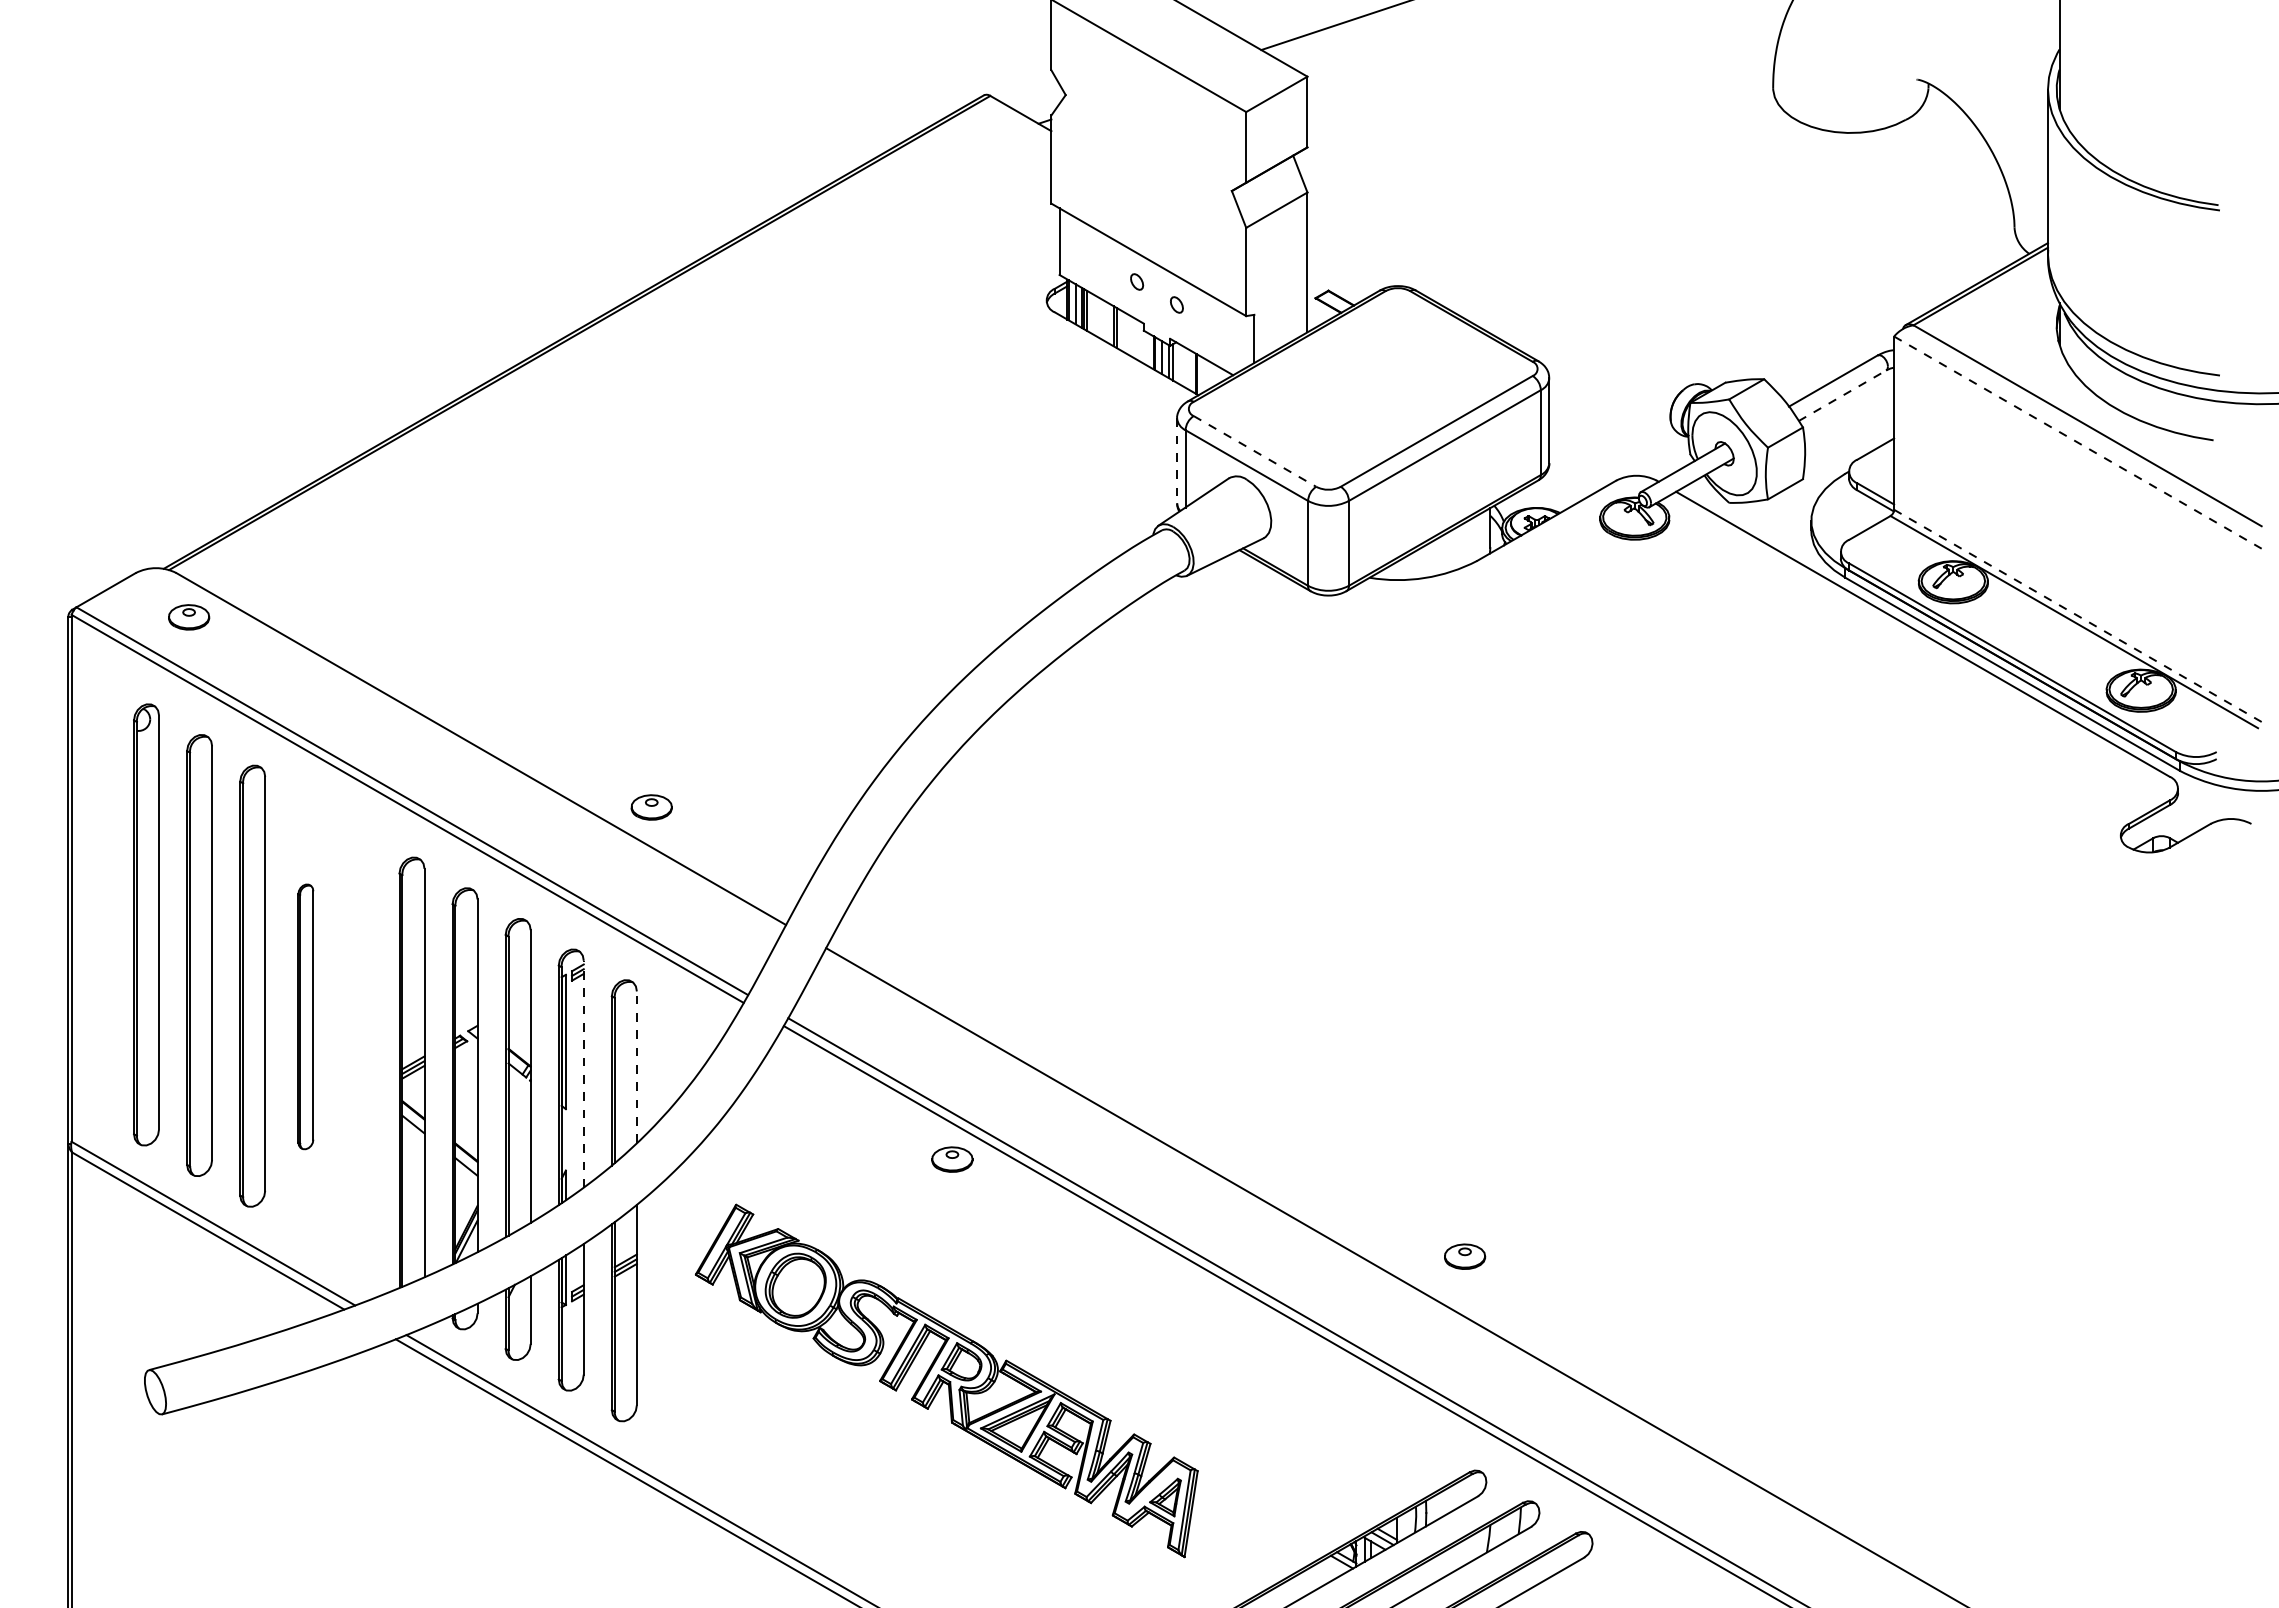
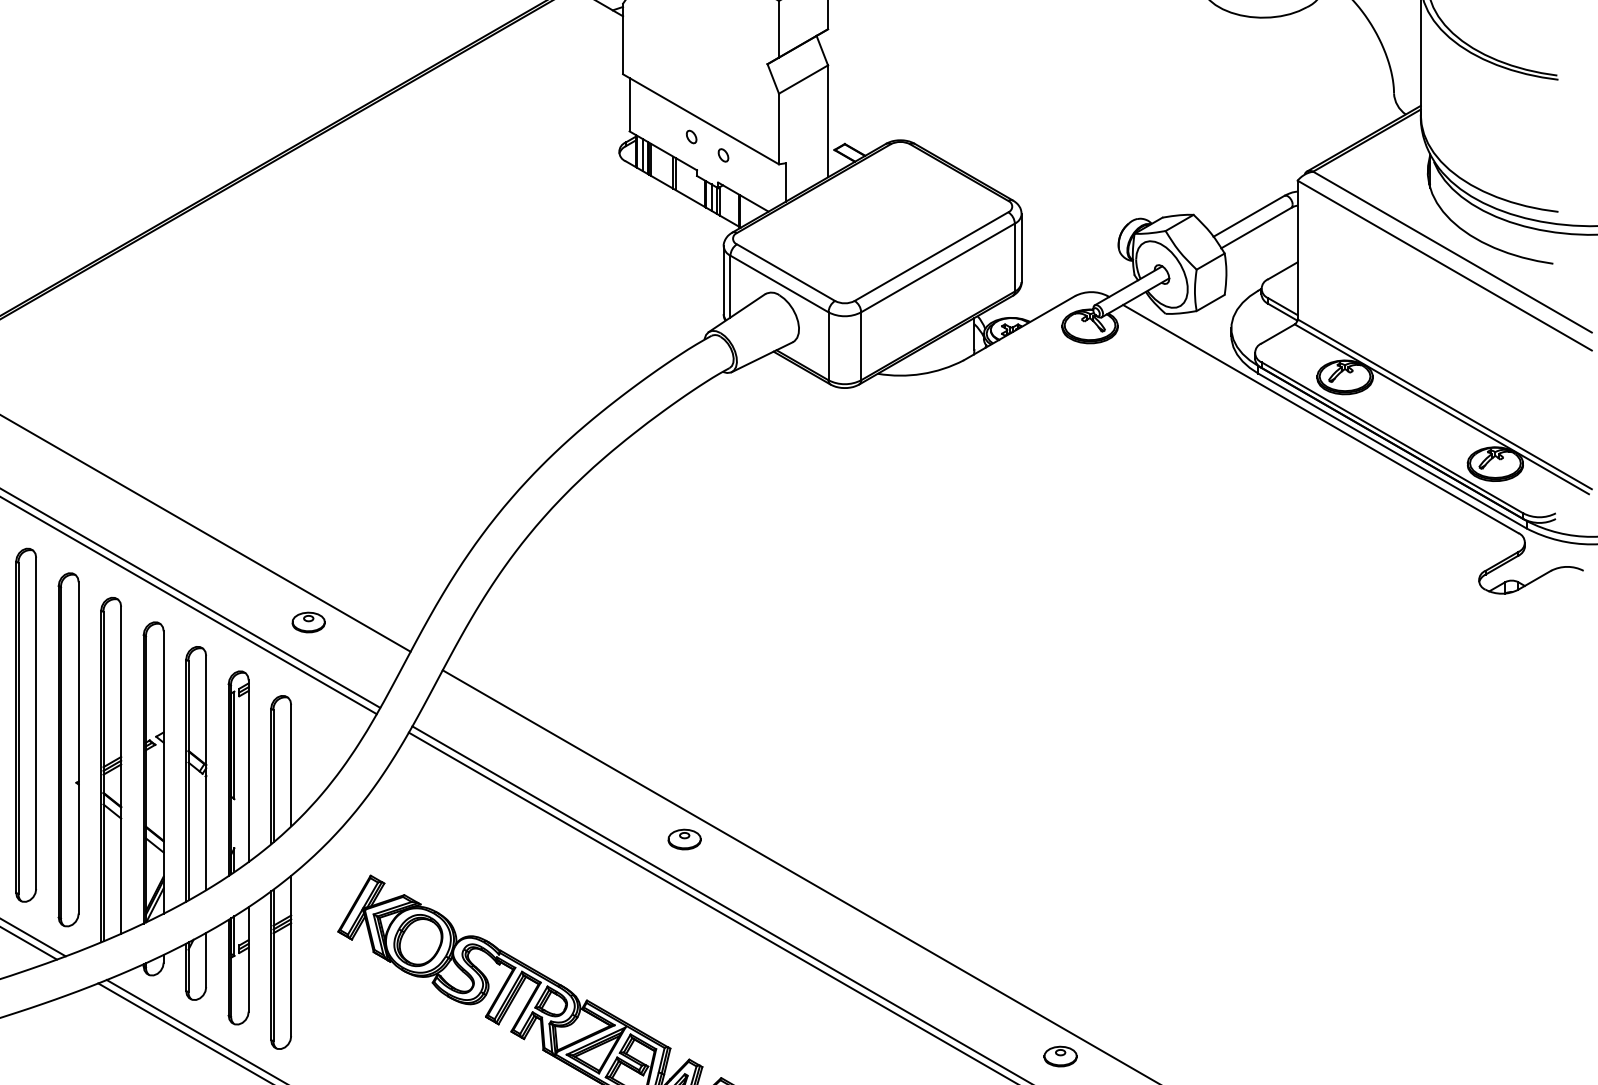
line: (1842, 395) -> (1256, 227), dashed -> solid
line: (2078, 442) -> (1445, 265), dashed -> solid
line: (1255, 451) -> (786, 272), dashed -> solid
line: (1177, 461) -> (723, 280), dashed -> solid
line: (2077, 615) -> (1444, 403), dashed -> solid
part: (651, 807) -> (308, 622), moved
part: (305, 1016) -> (25, 724), size x1.67
part: (358, 1047) -> (68, 749), added
line: (636, 1067) -> (290, 765), dashed -> solid
line: (583, 1073) -> (248, 770), dashed -> solid
part: (952, 1159) -> (684, 839), moved
part: (1465, 1256) -> (1061, 1056), moved

